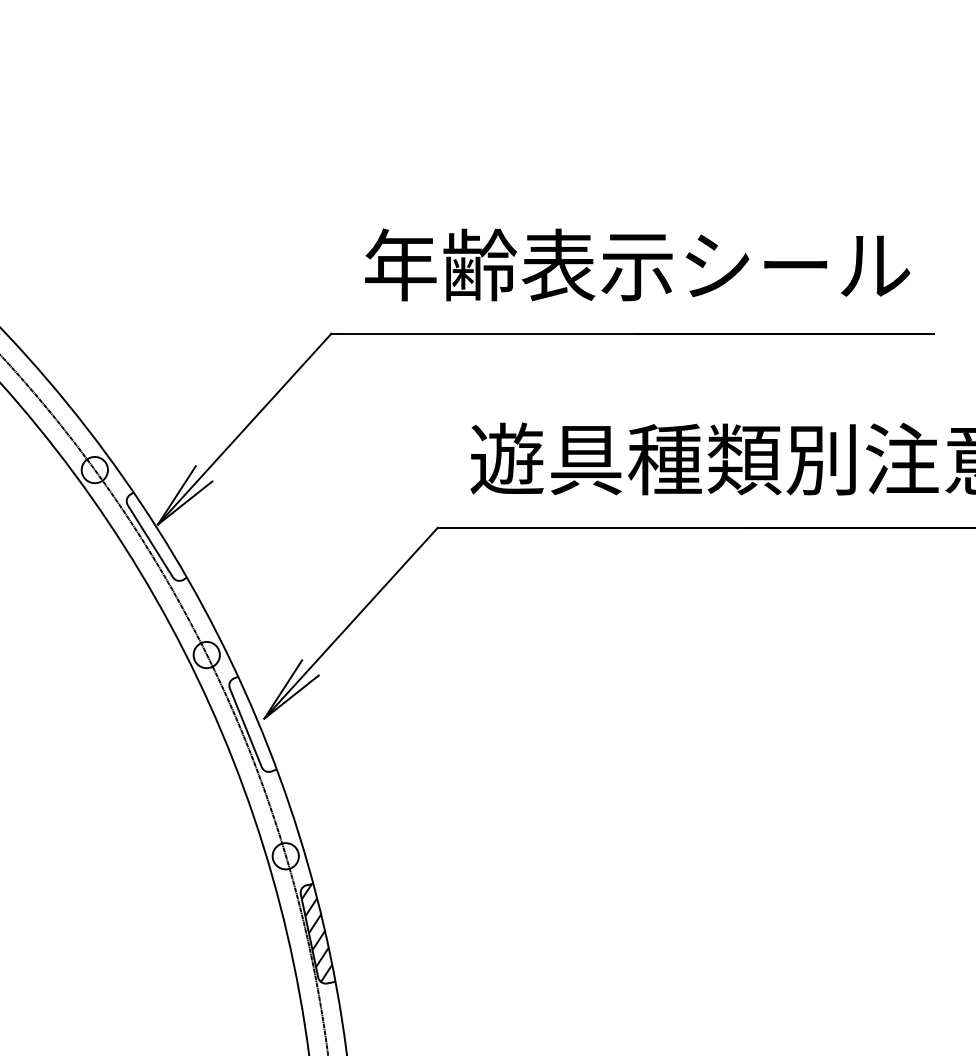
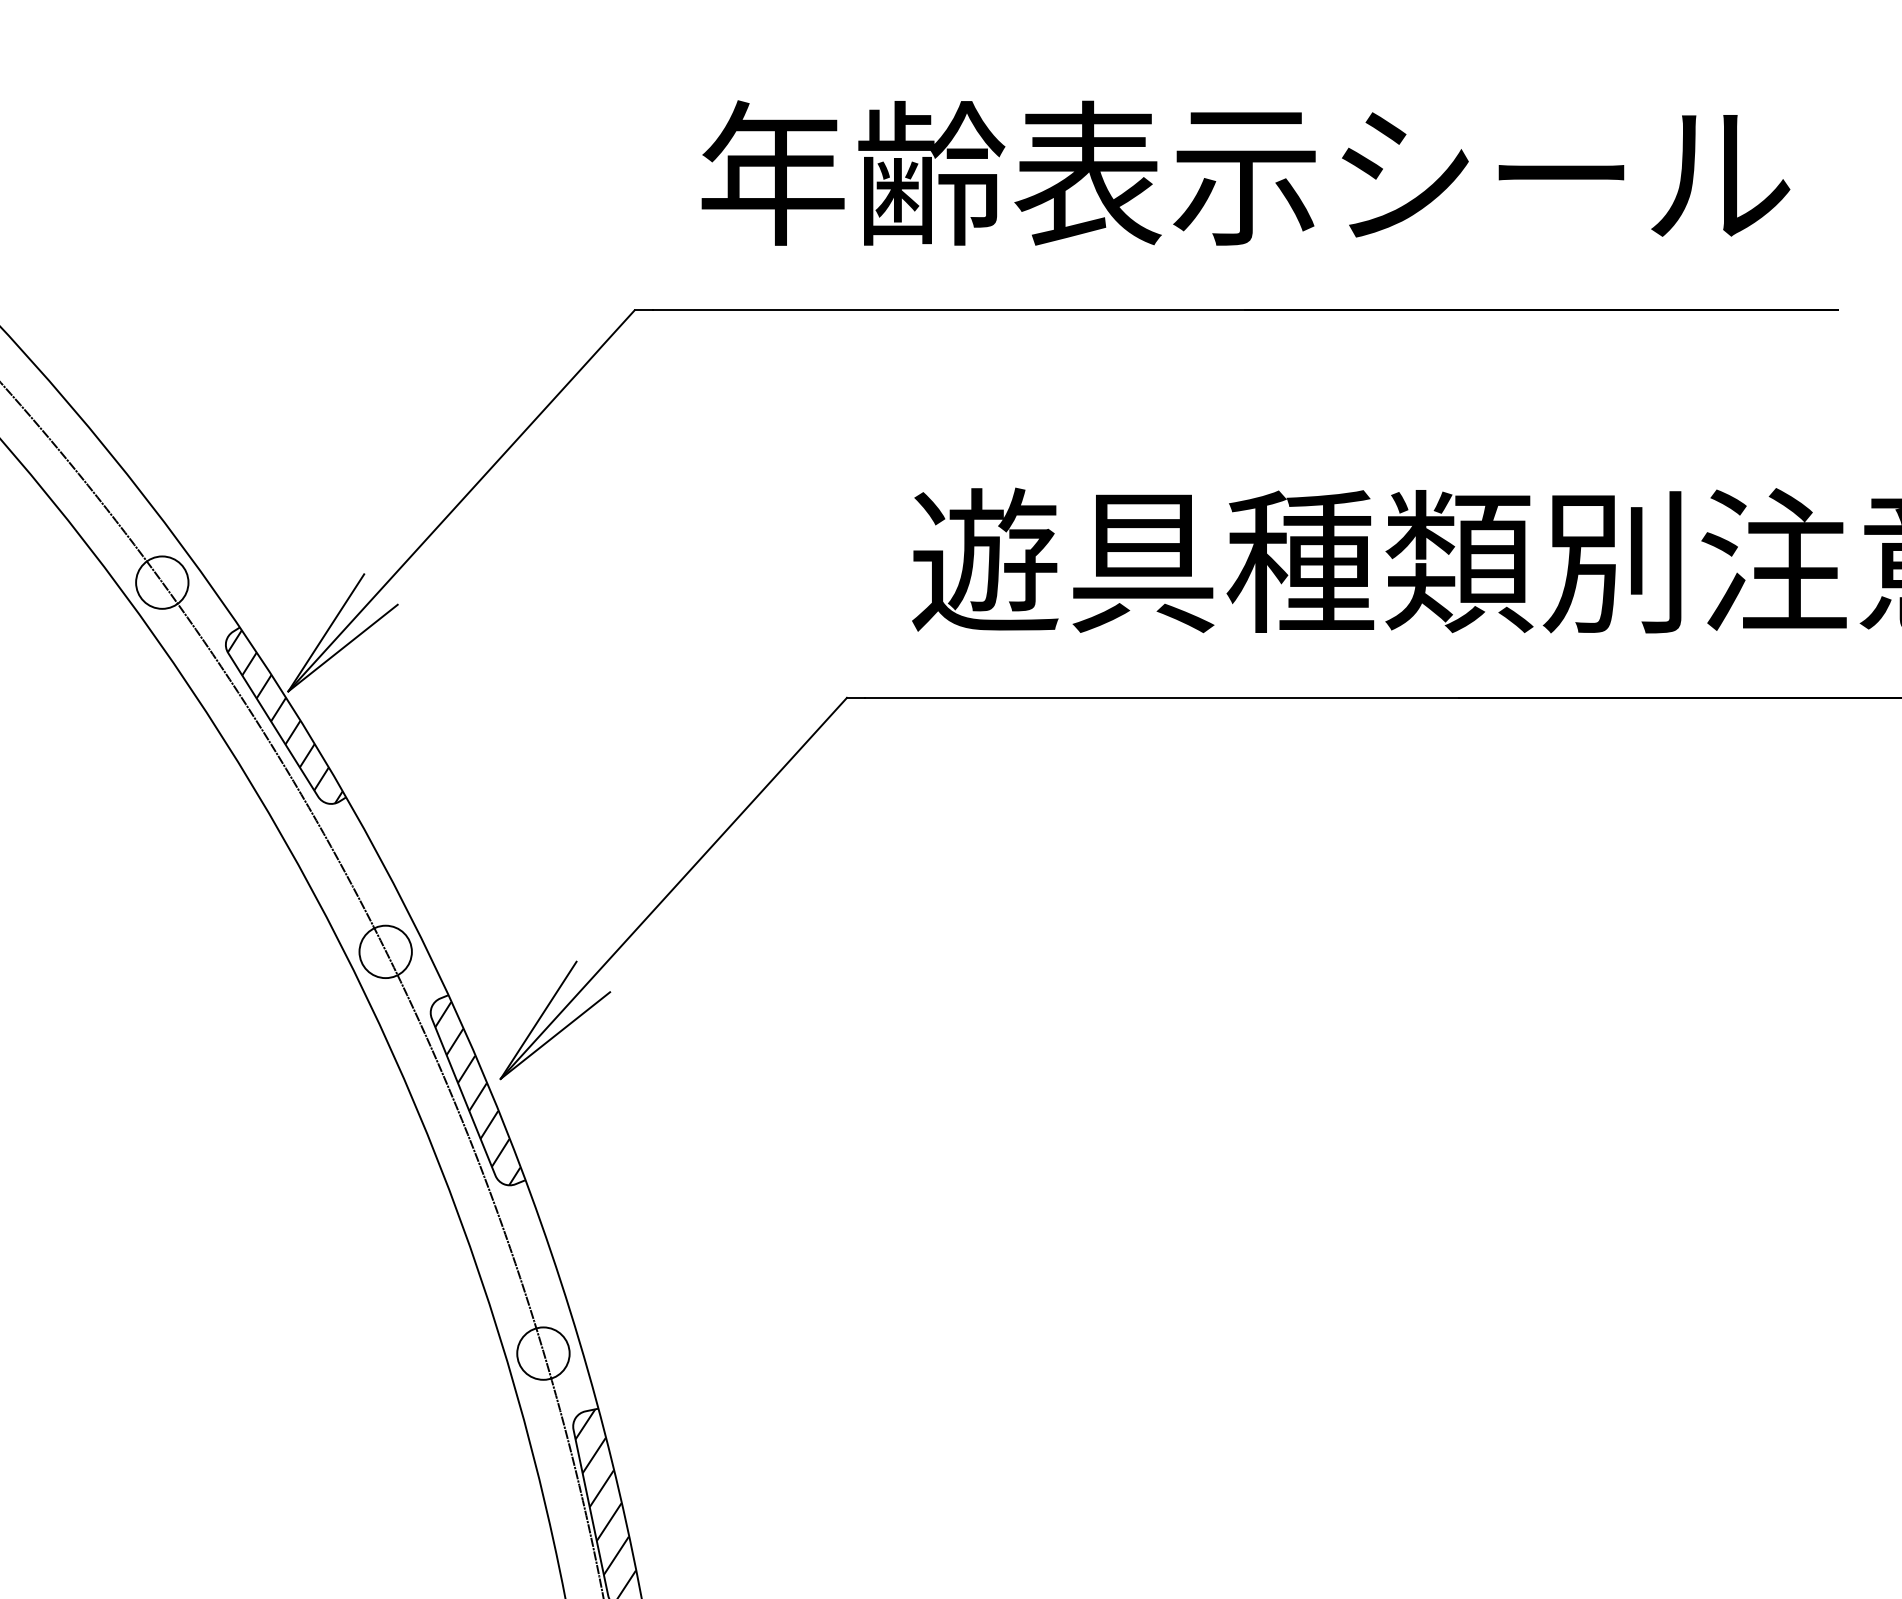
hatch: (156, 537) -> (285, 717), added
hatch: (252, 725) -> (476, 1092), added

